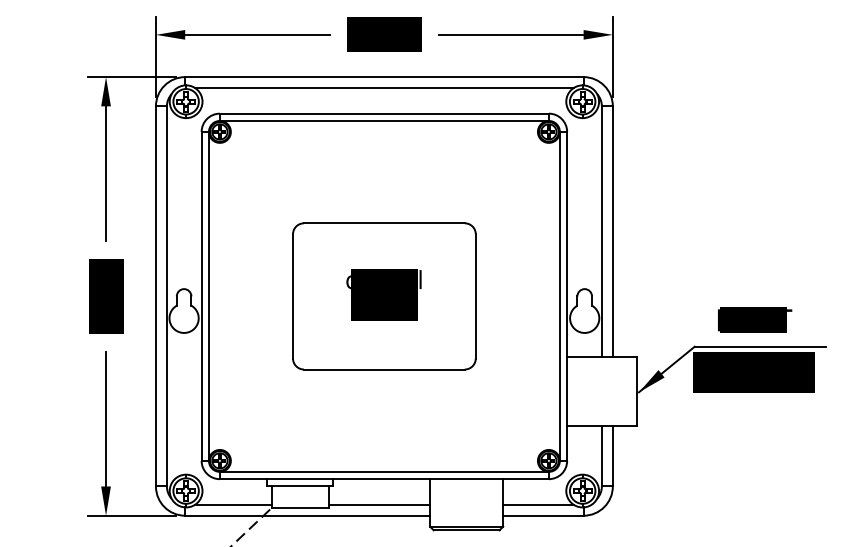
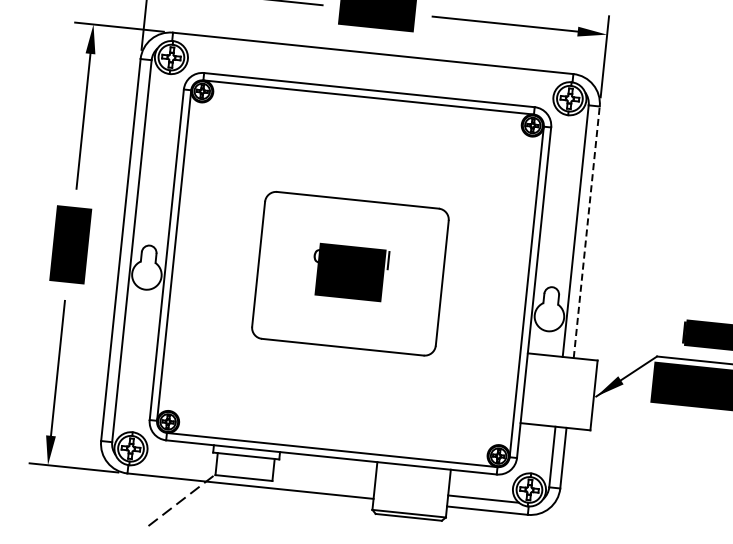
line: (384, 88) -> (372, 64), removed
line: (612, 231) -> (586, 232), solid -> dashed
line: (233, 504) -> (177, 467), removed
line: (379, 504) -> (323, 482), removed

